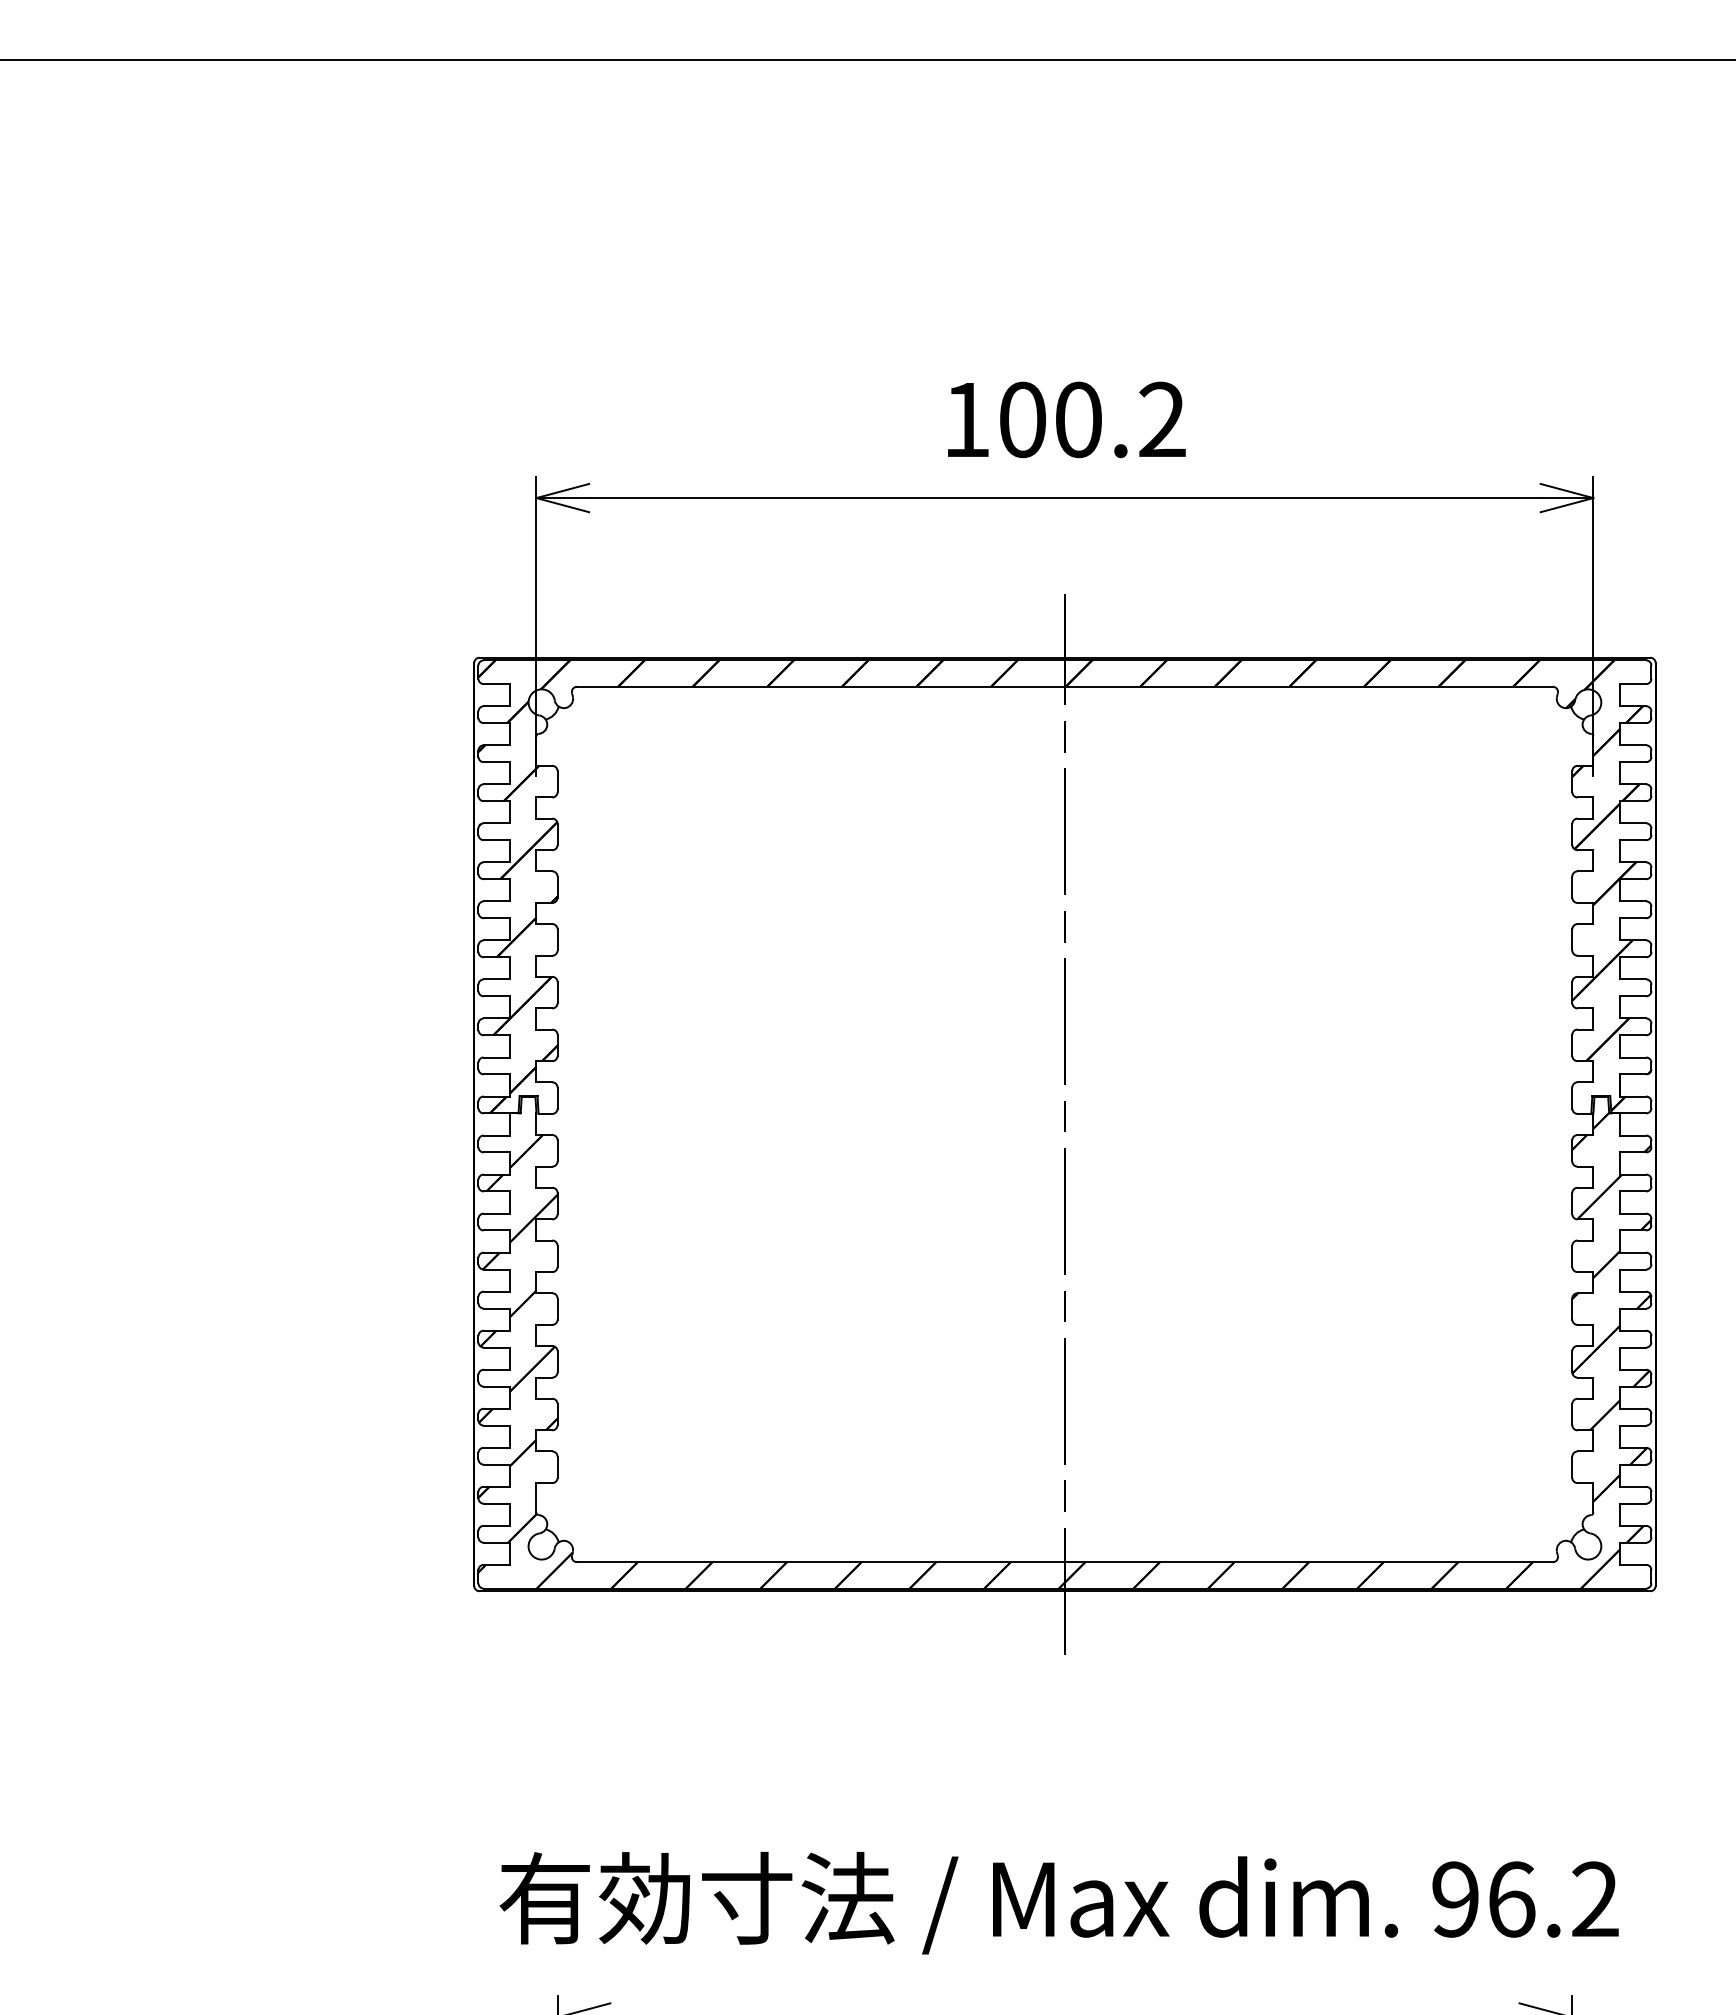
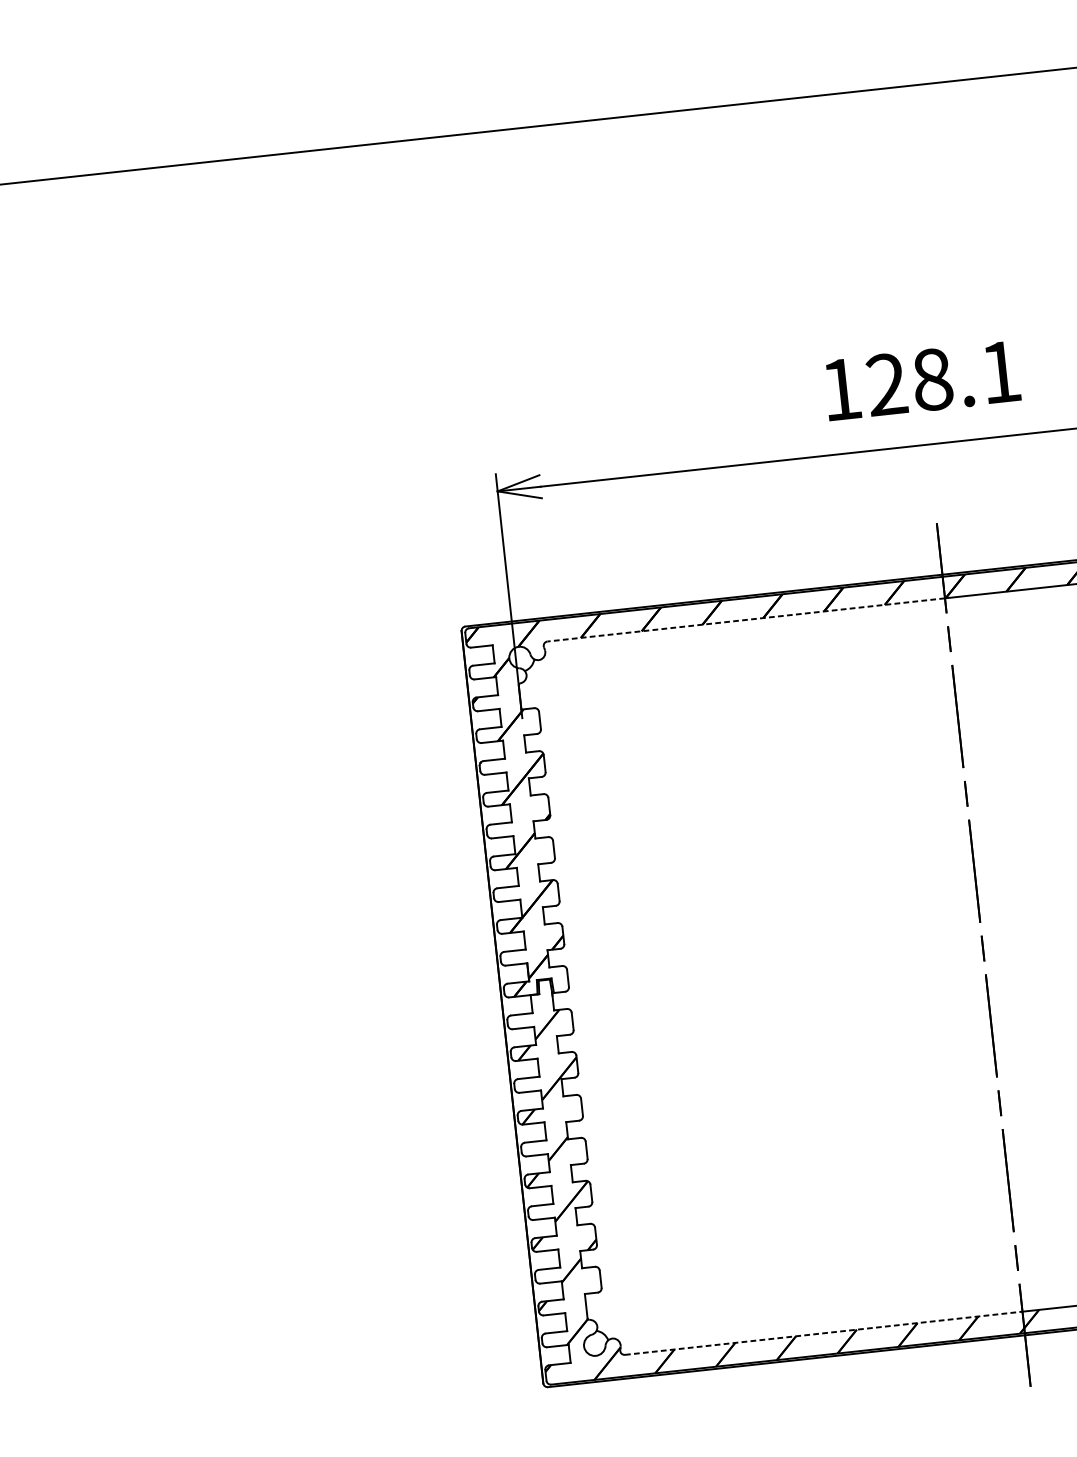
text: (1092, 419) -> (943, 378), 100.2 -> 128.1
line: (821, 686) -> (746, 619), solid -> dashed
line: (821, 1562) -> (824, 1333), solid -> dashed

